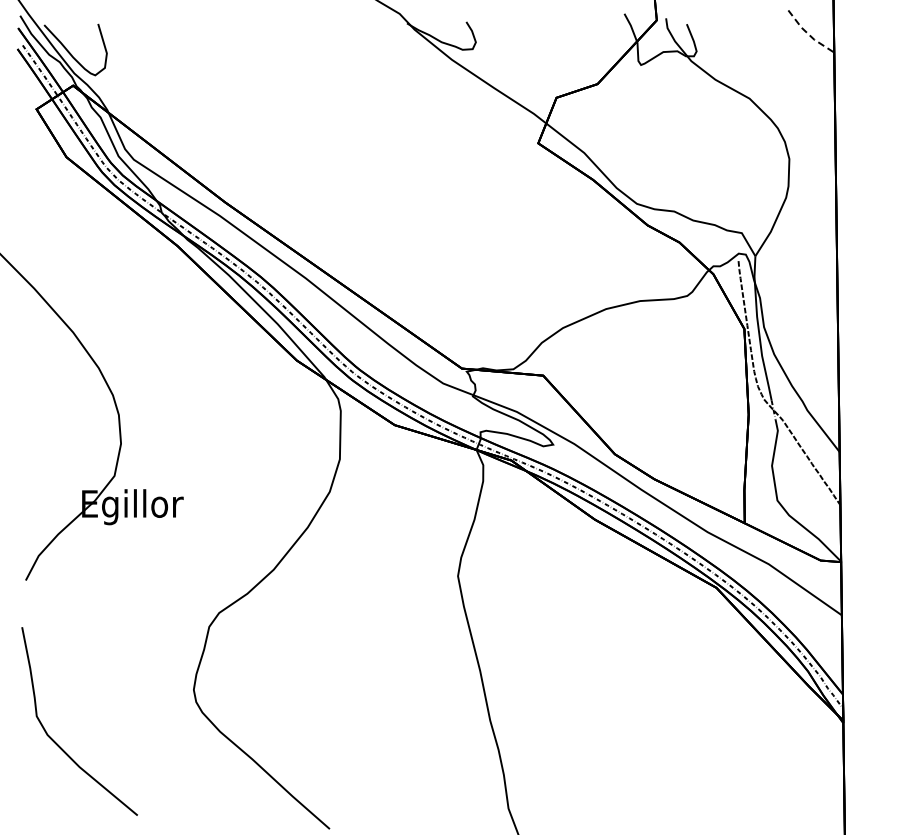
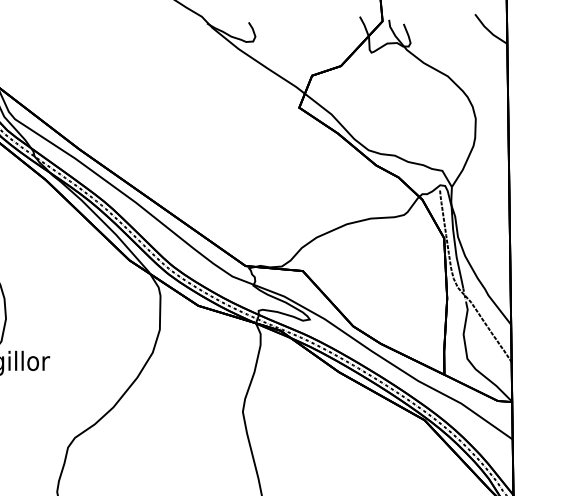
line: (808, 34) -> (489, 31), dashed -> solid

